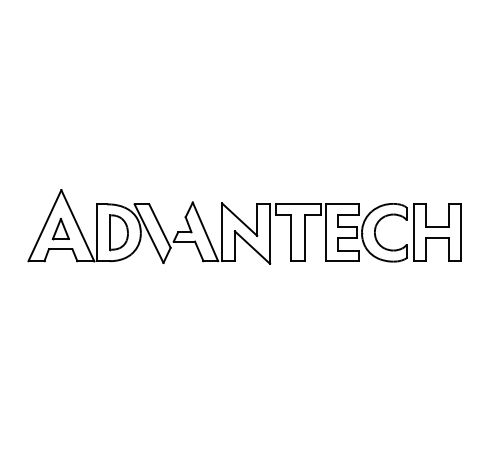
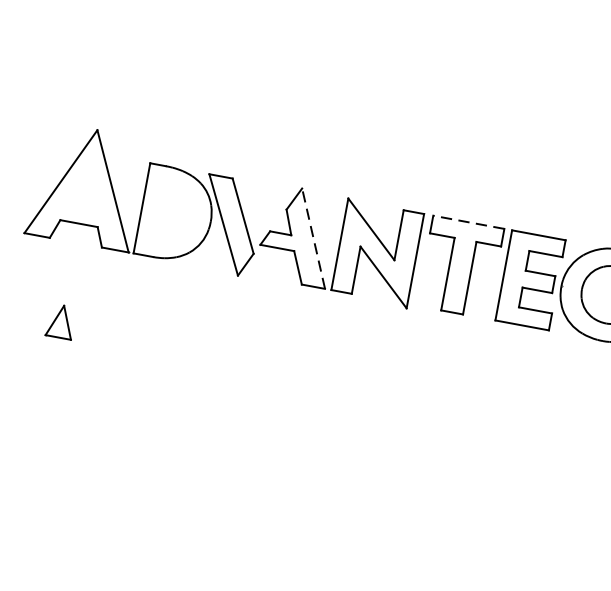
line: (297, 204) -> (467, 222), solid -> dashed
part: (60, 229) -> (60, 322), moved
line: (205, 231) -> (313, 238), solid -> dashed
part: (118, 232) -> (175, 214), removed

